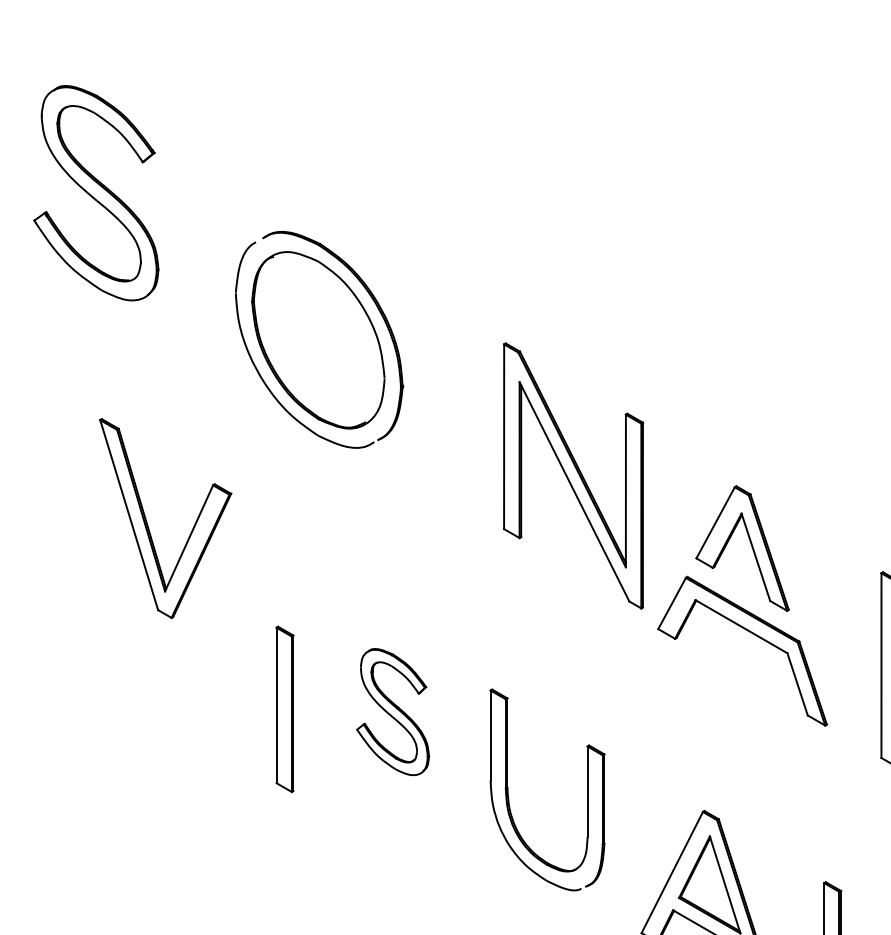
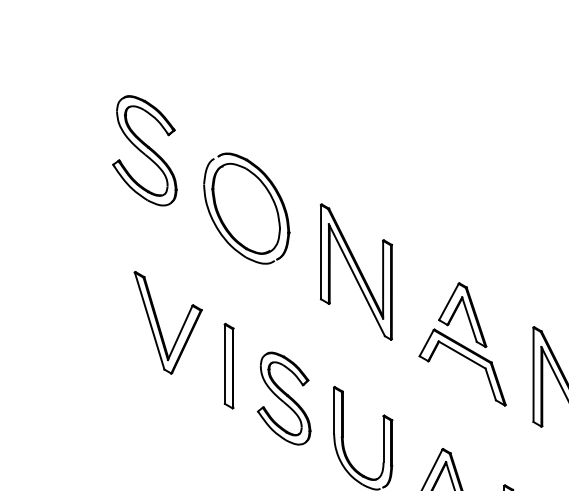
part: (95, 192) -> (144, 150), moved
part: (571, 474) -> (355, 271), moved
part: (148, 521) -> (159, 324), moved
part: (283, 709) -> (228, 366), moved
part: (393, 711) -> (284, 398), size x1.43

